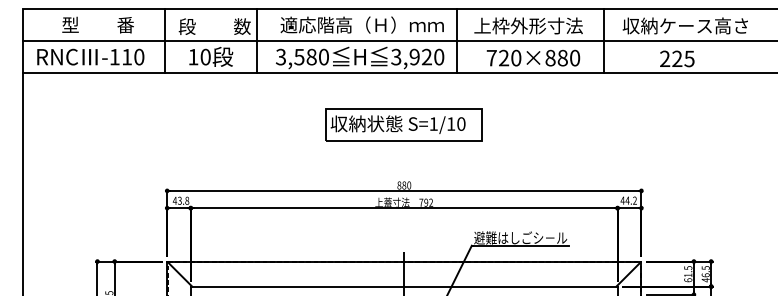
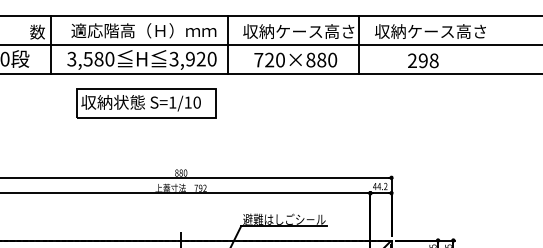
text: (536, 25) -> (298, 31), 上枠外形寸法 -> 収納ケース高さ
text: (683, 58) -> (428, 60), 225 -> 298
part: (403, 124) -> (145, 102), moved

